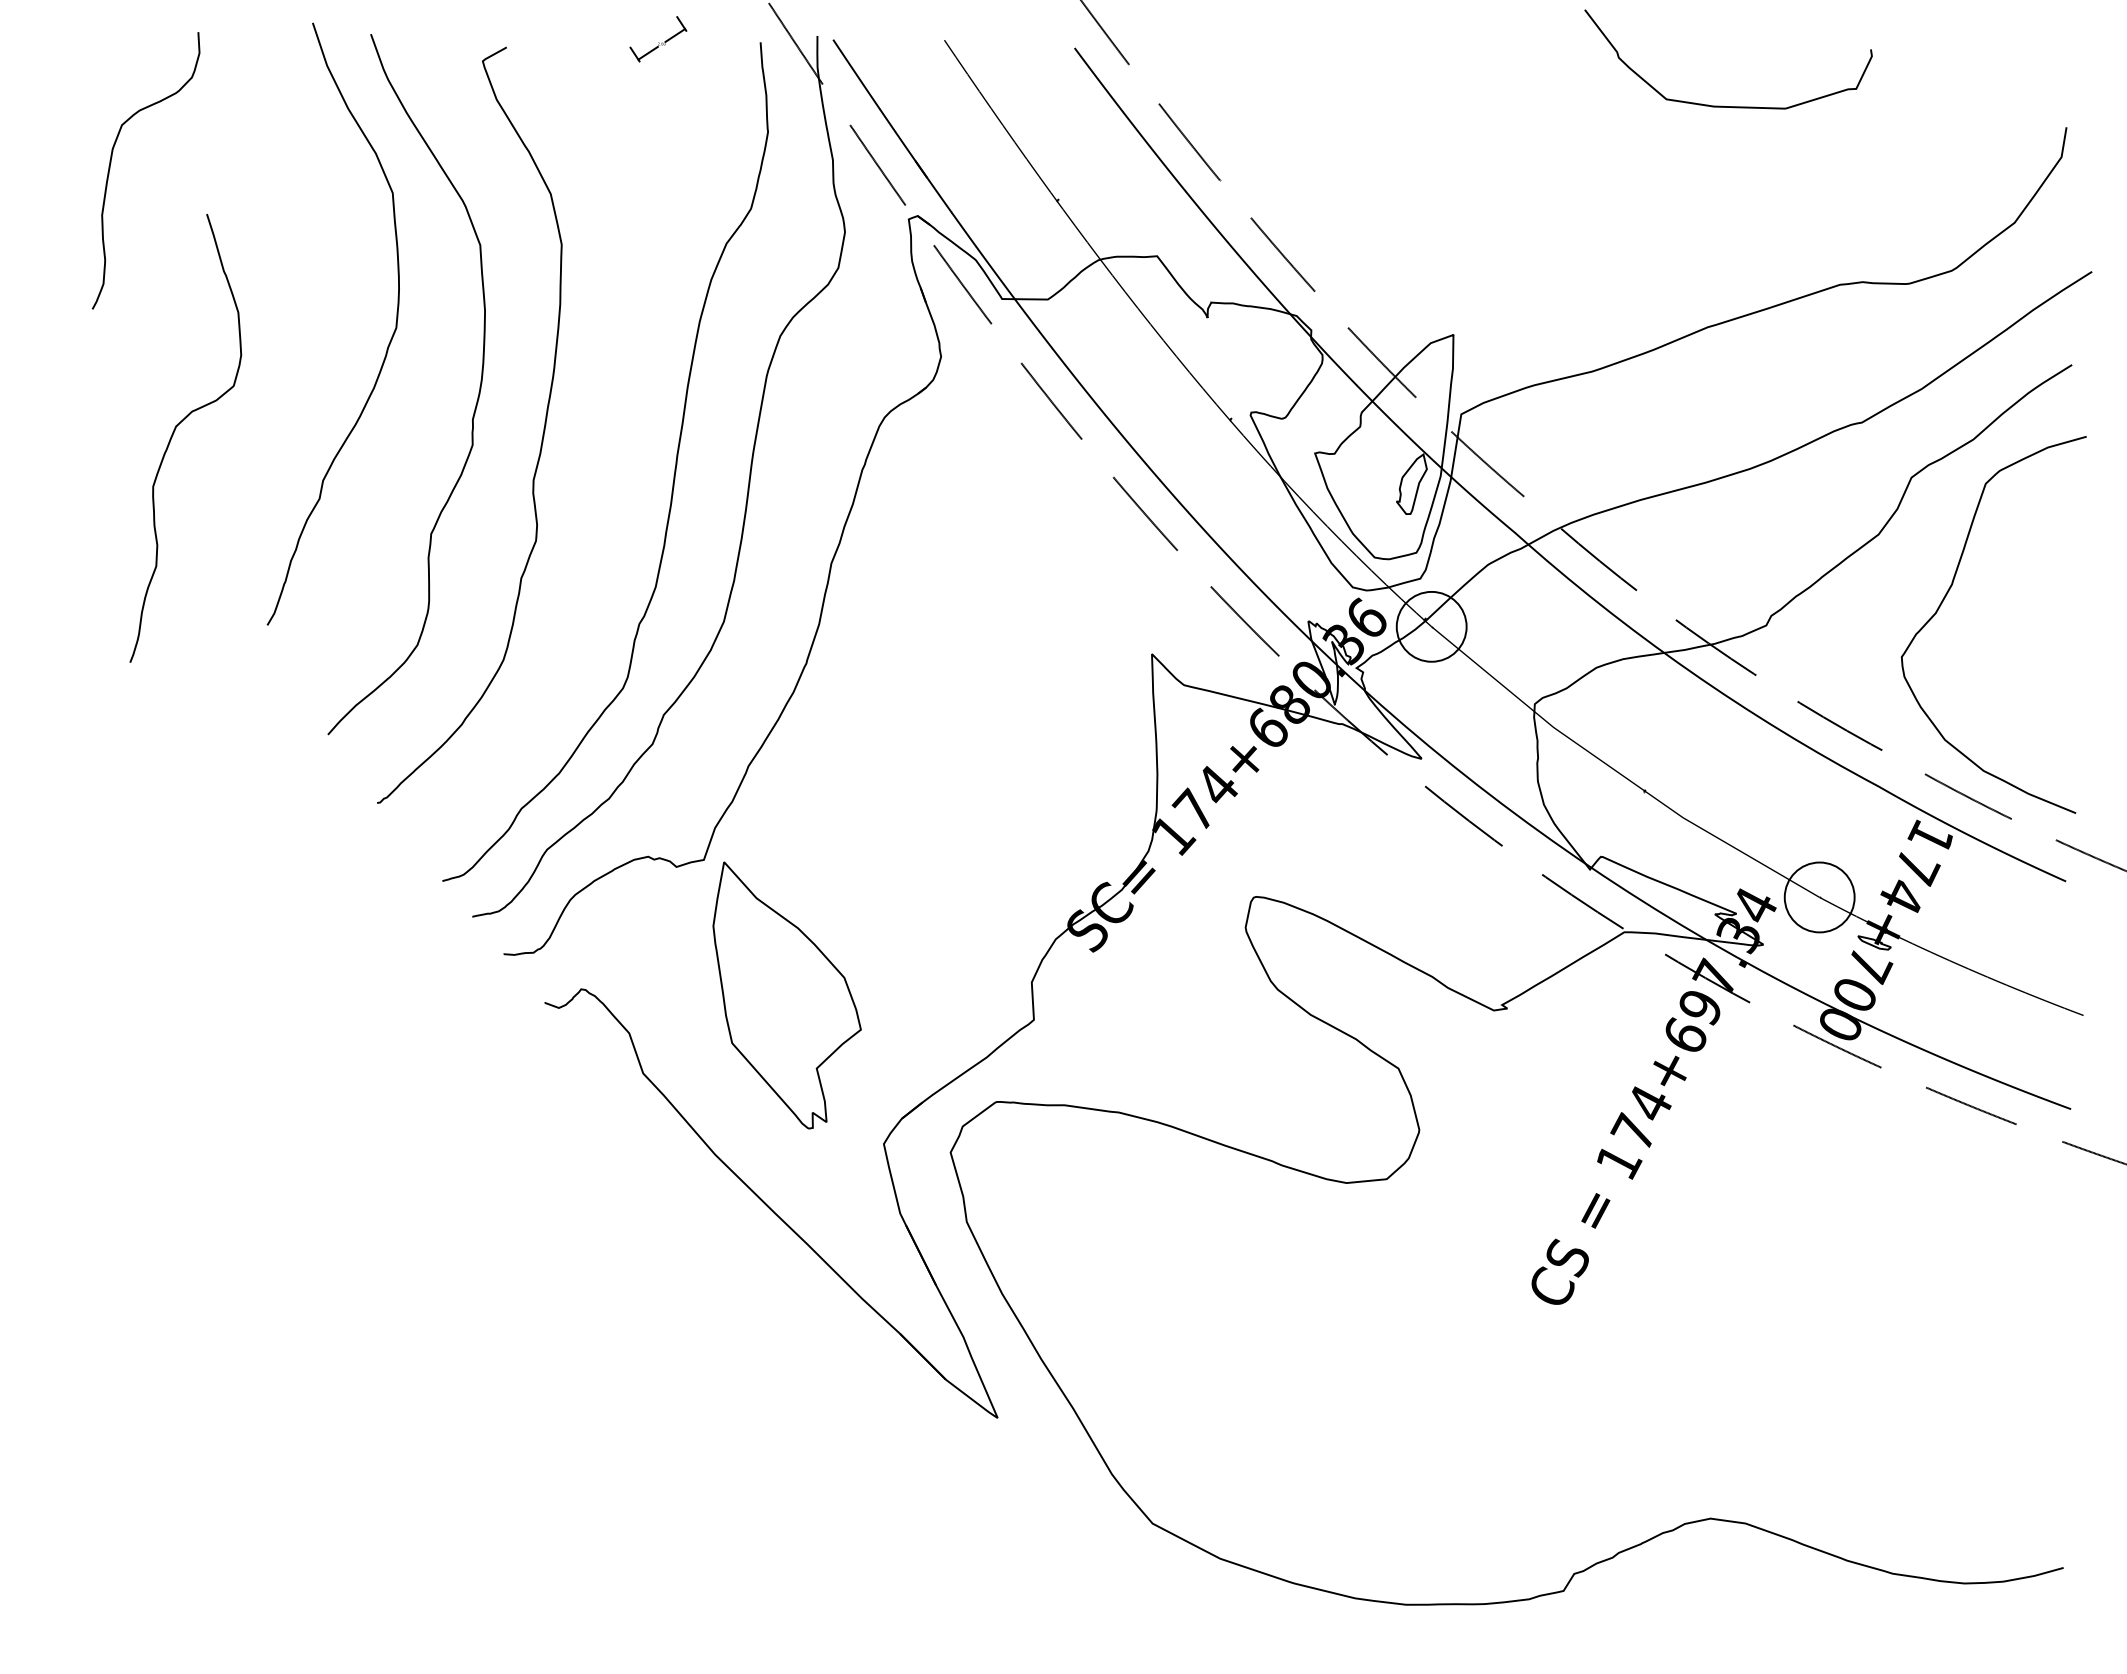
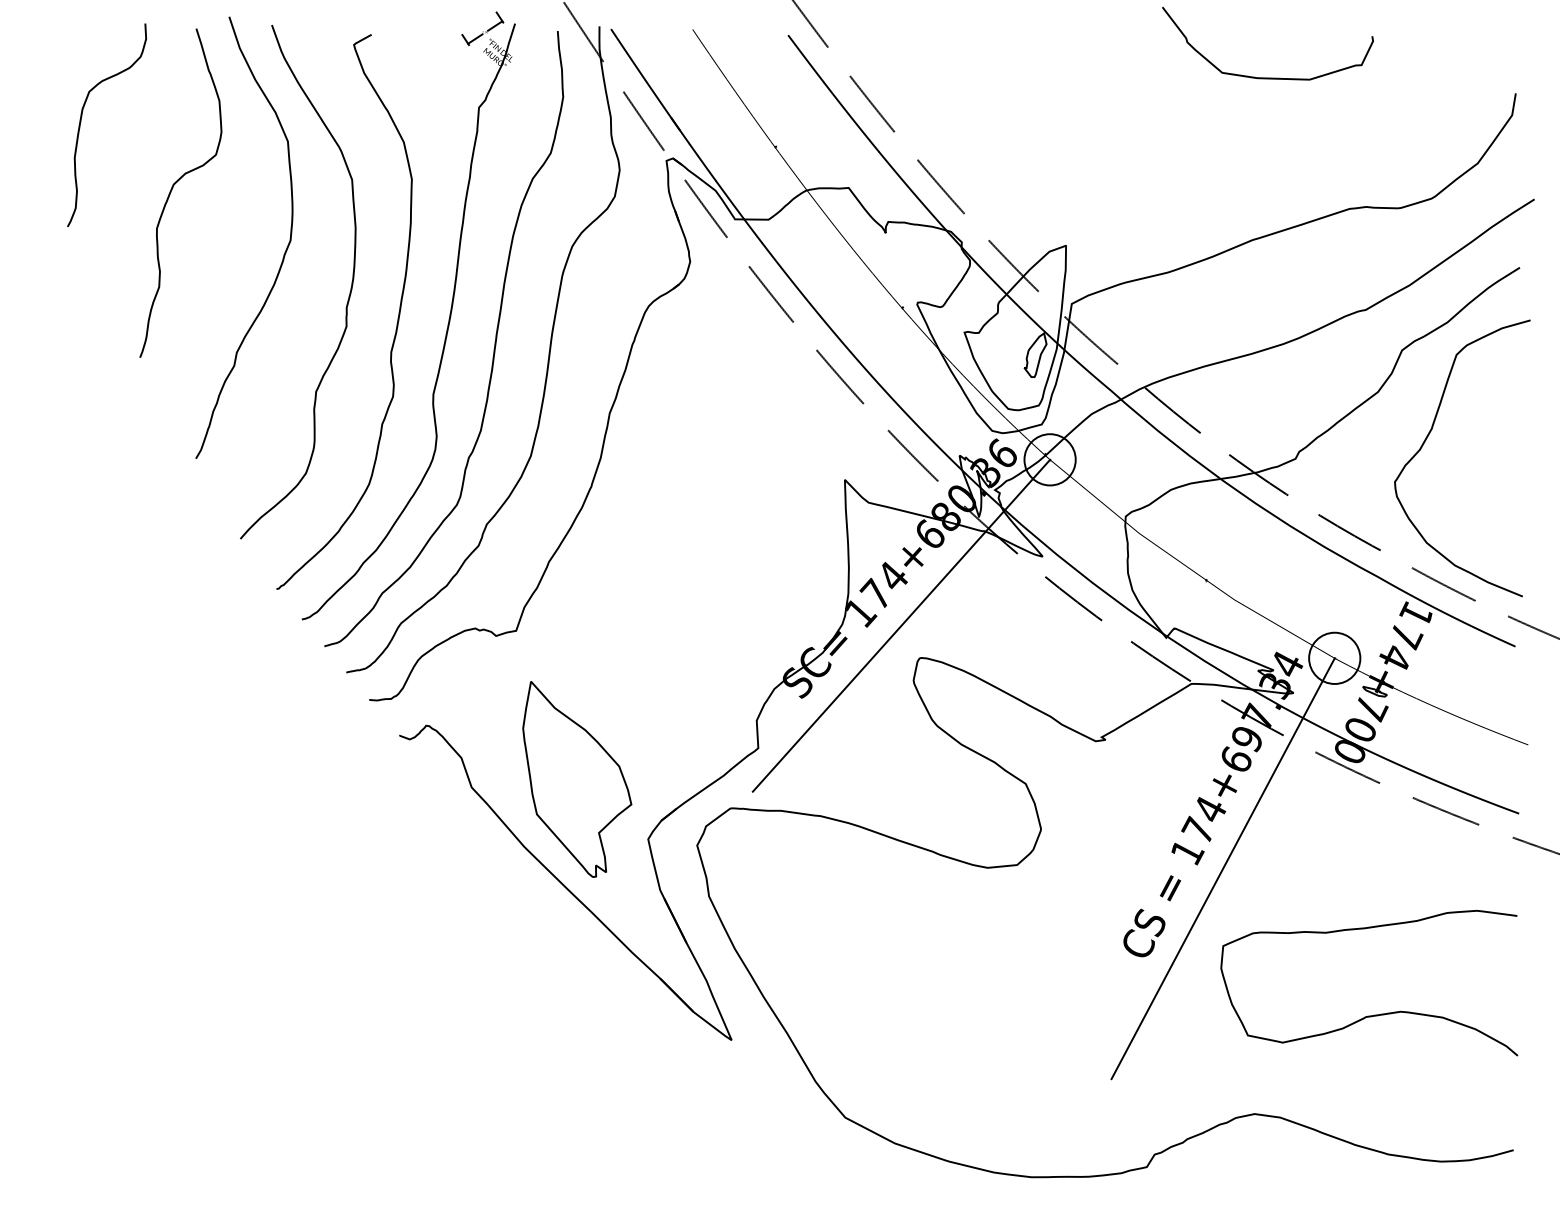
curve: (174, 433) -> (172, 189), moved
part: (609, 448) -> (446, 328), added
line: (1228, 852) -> (901, 625), added
part: (786, 995) -> (576, 779), moved
line: (1667, 1184) -> (1223, 868), added
curve: (1873, 1383) -> (1374, 1014), added

